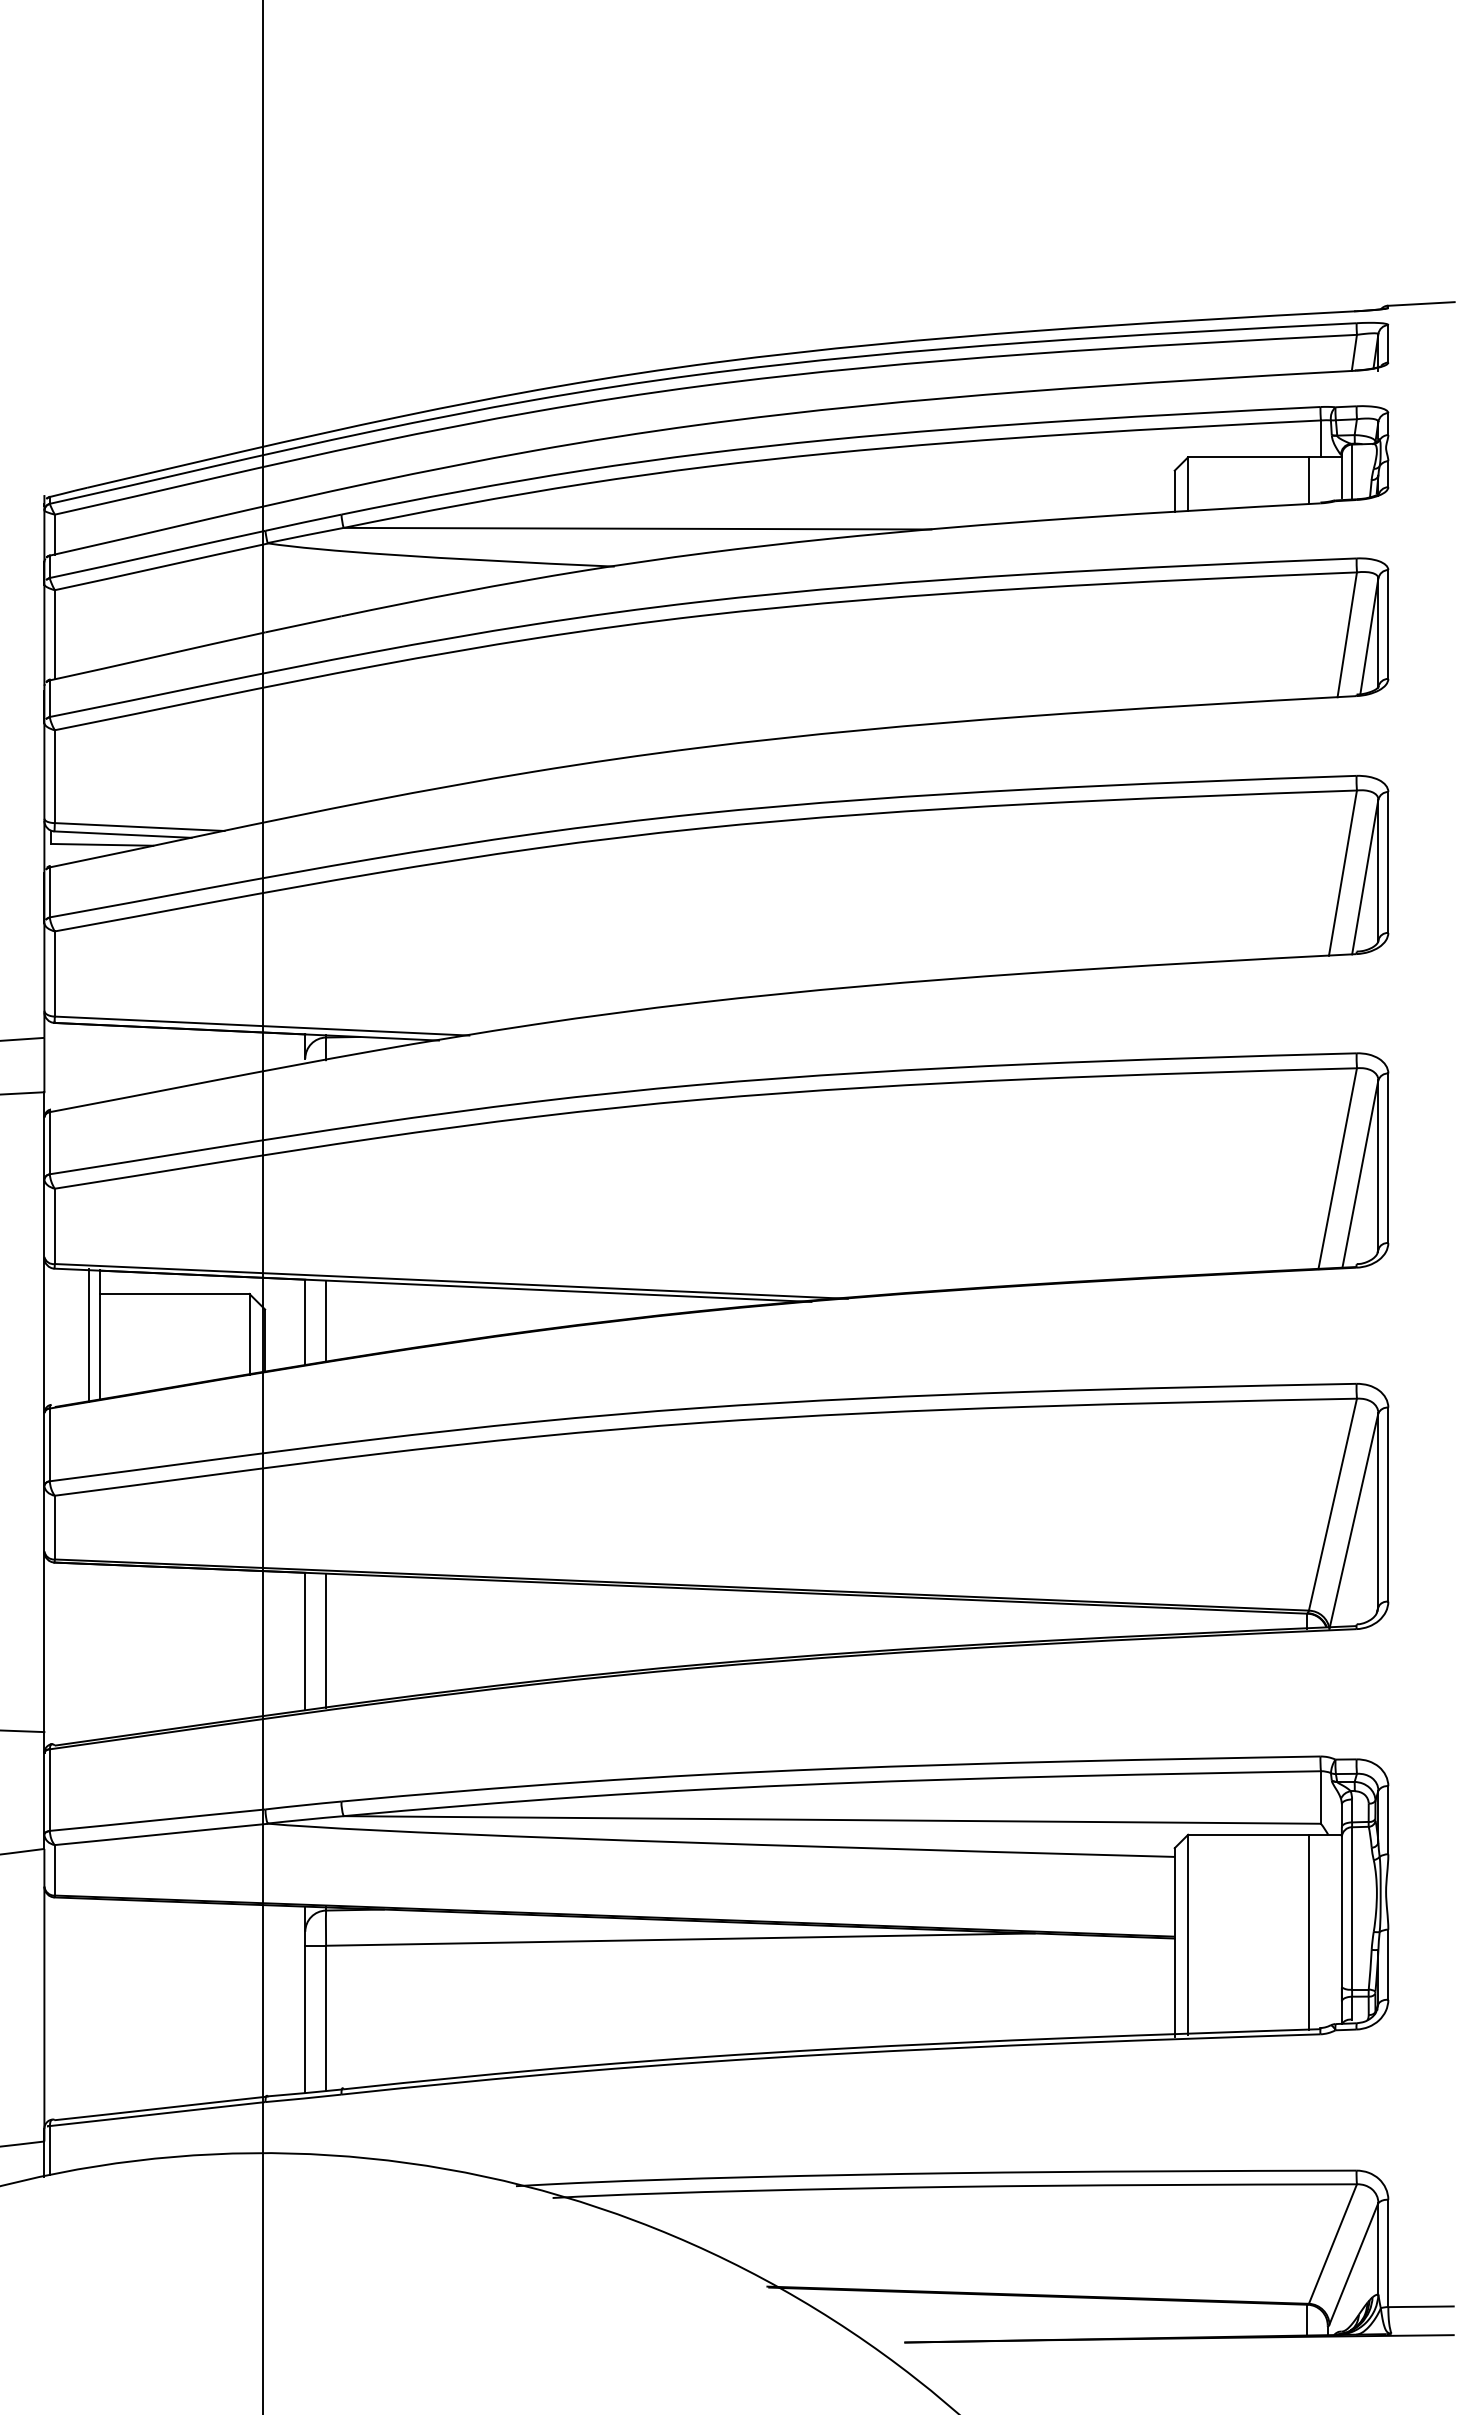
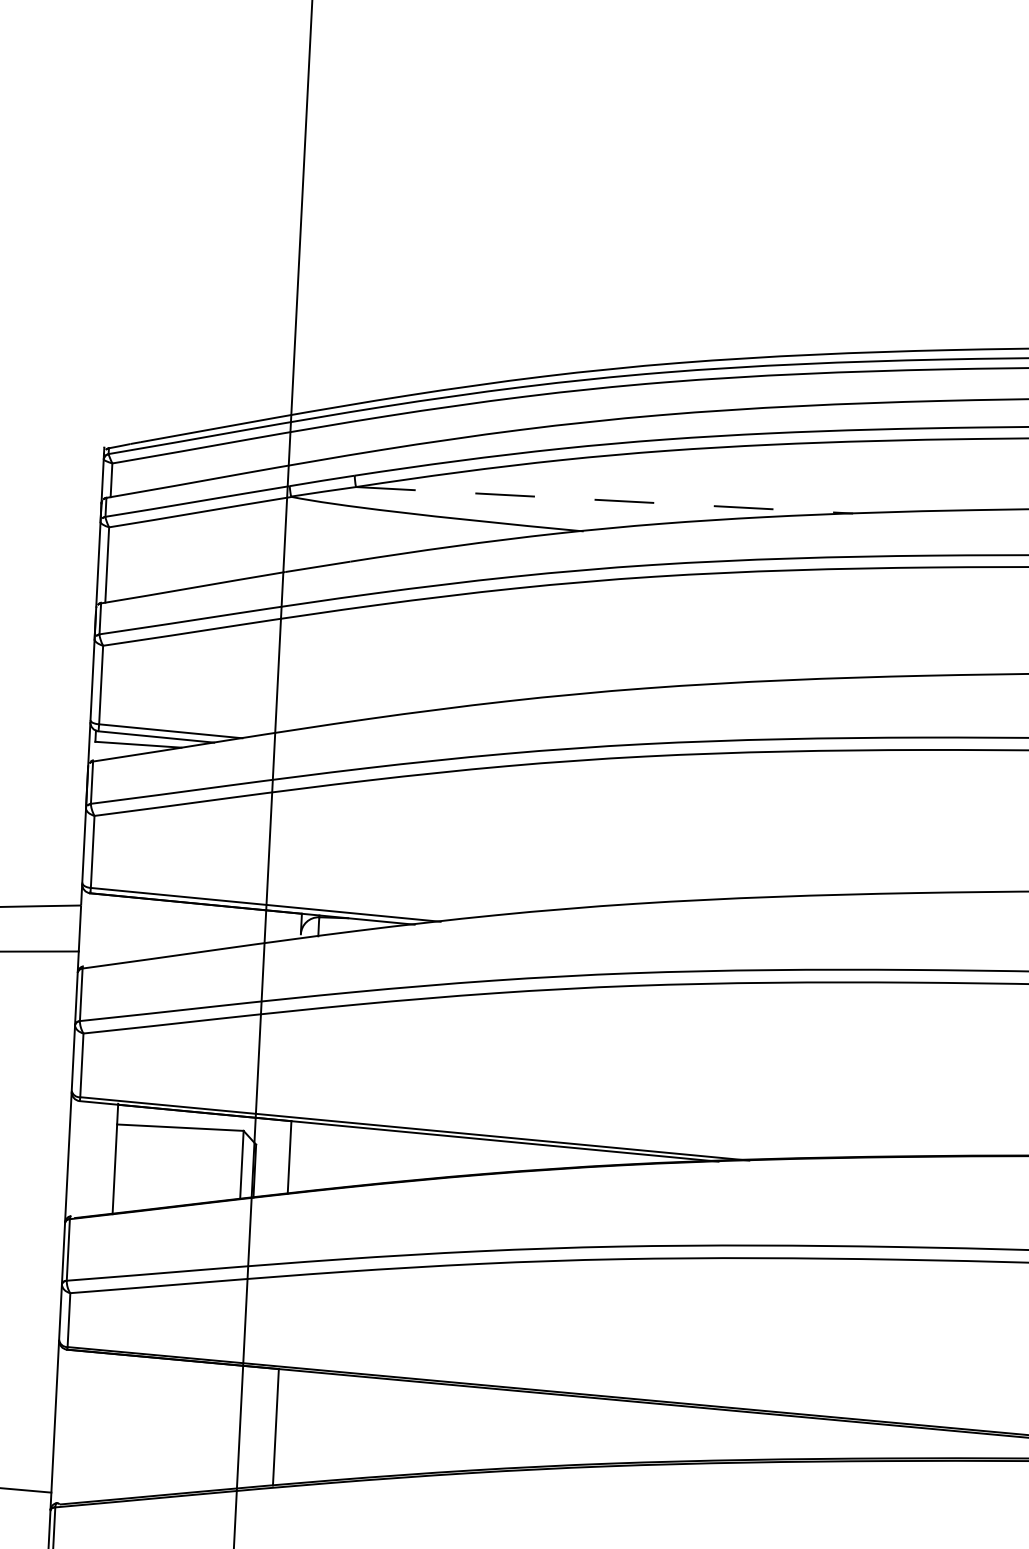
line: (637, 528) -> (604, 500), solid -> dashed
line: (326, 1320) -> (307, 1156), removed
line: (88, 1335) -> (105, 1159), removed
line: (326, 1640) -> (293, 1427), removed

